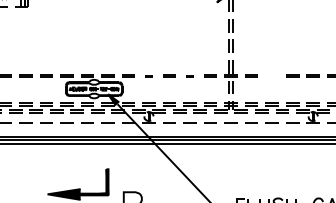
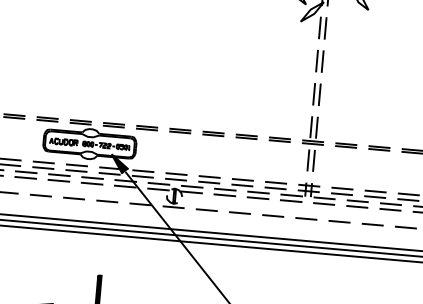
part: (148, 75) -> (179, 129), size x1.67
part: (189, 75) -> (245, 135), size x1.67
part: (271, 75) -> (378, 147), added

